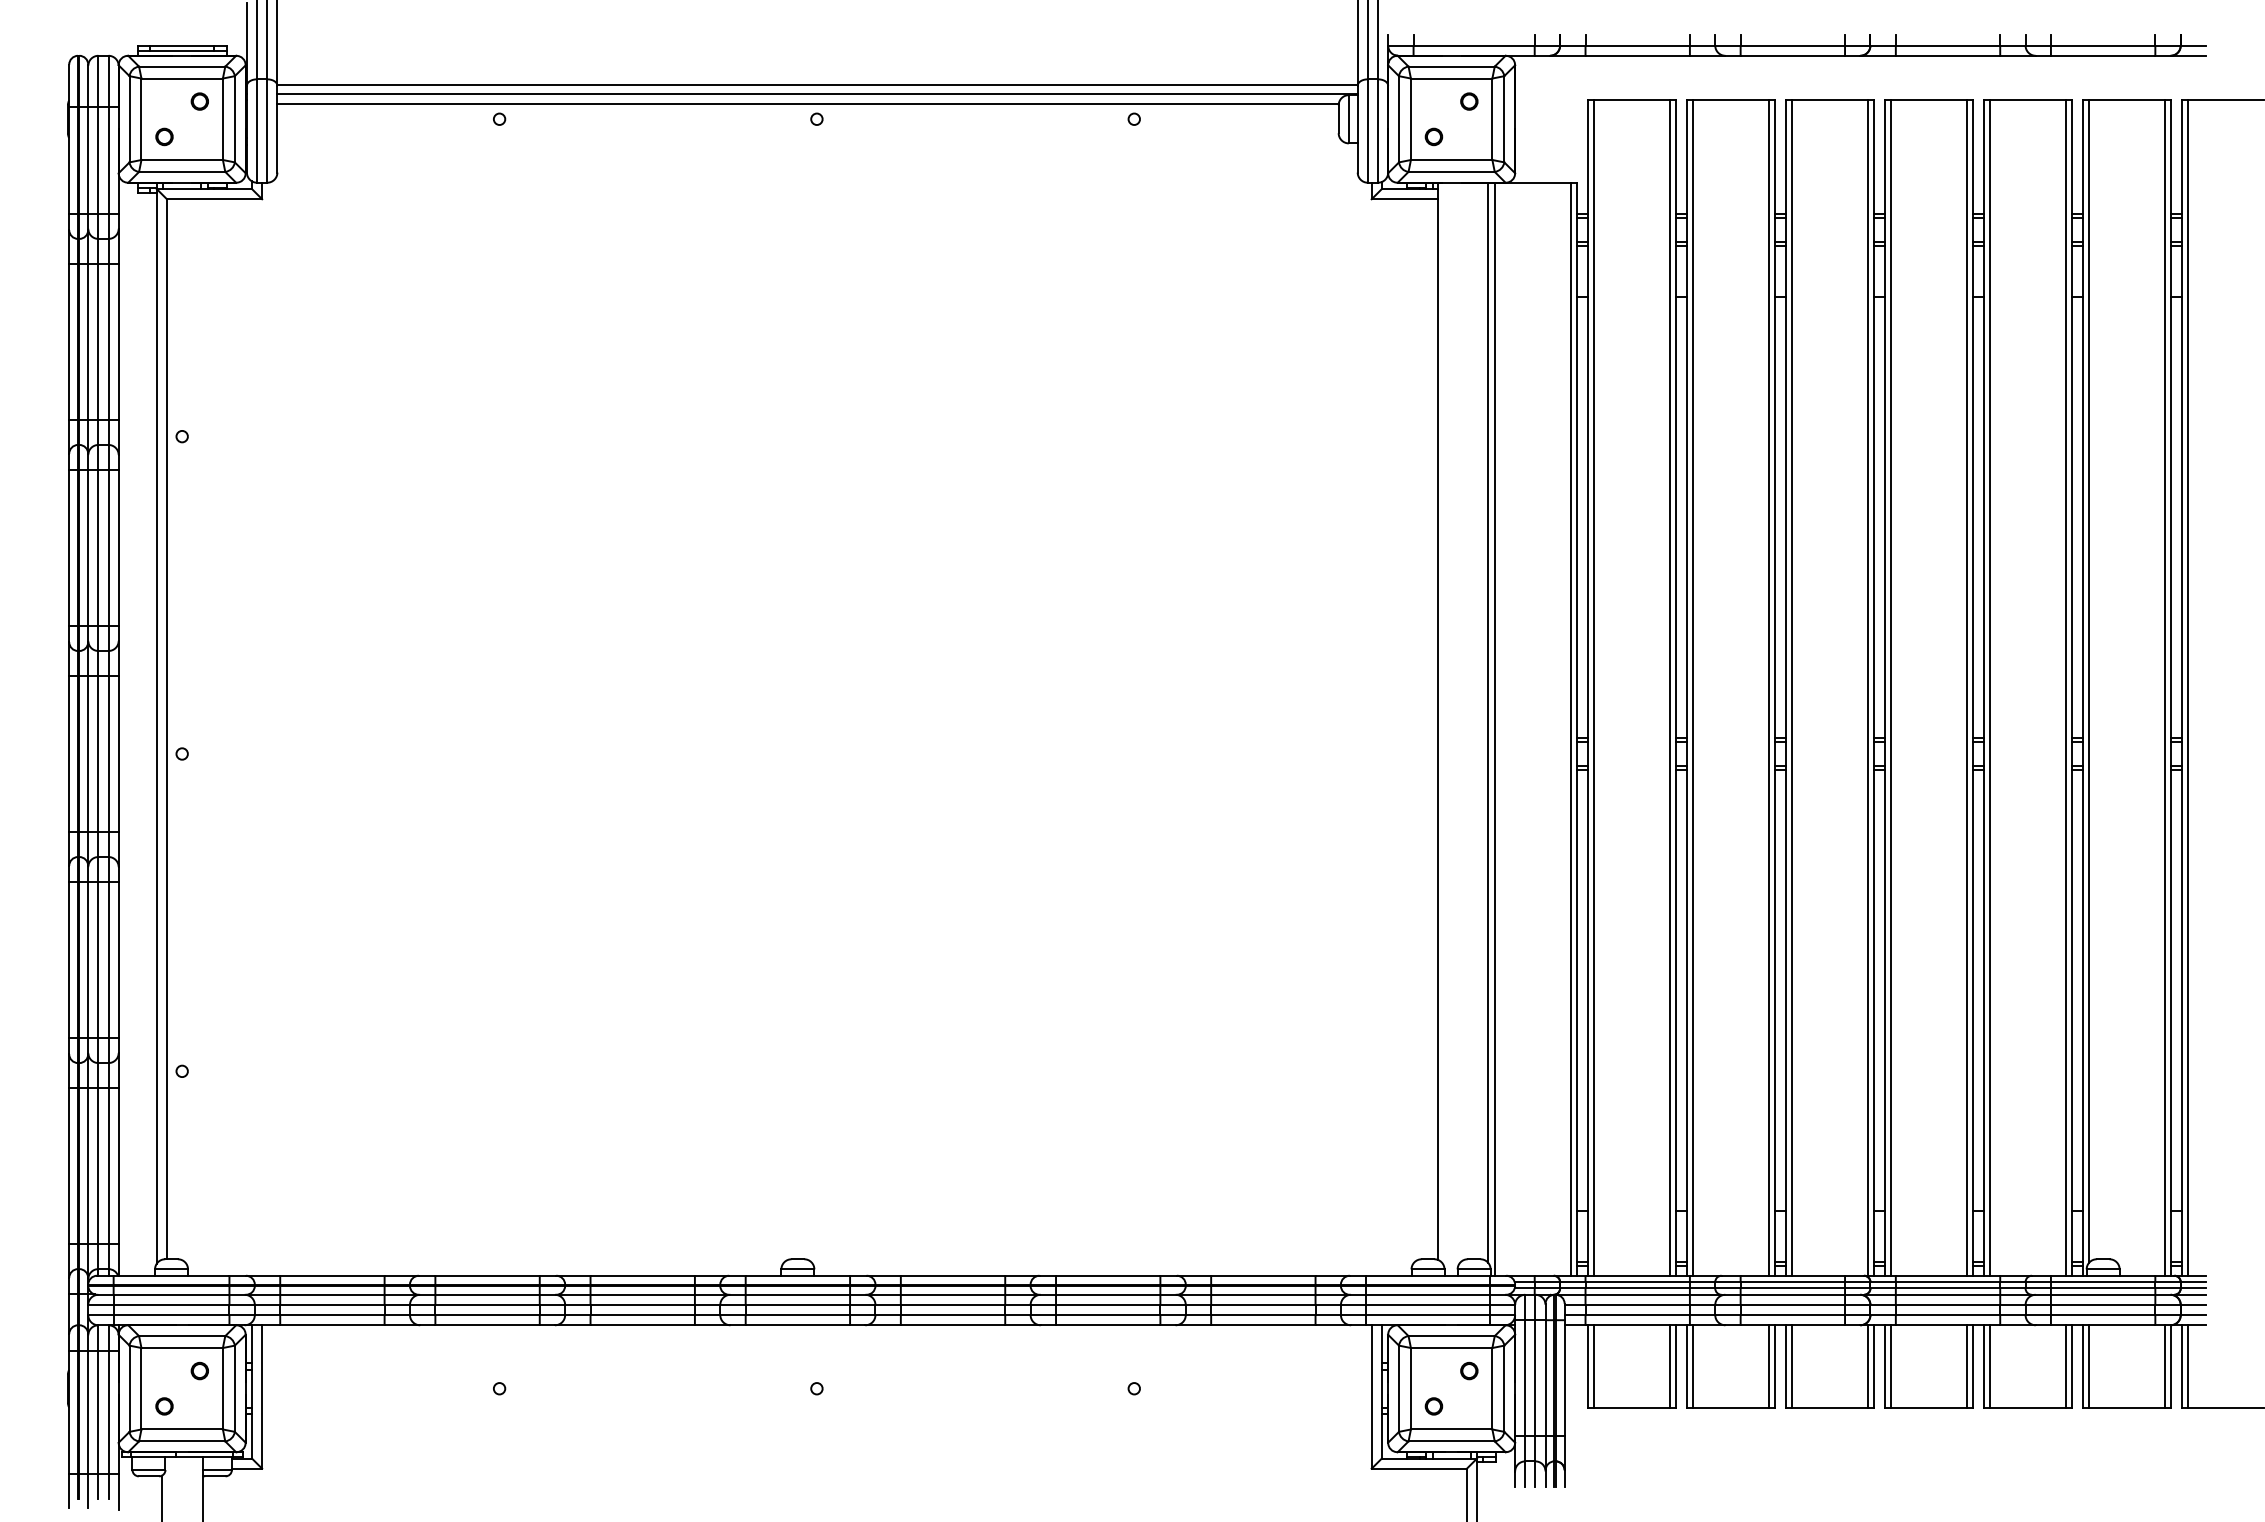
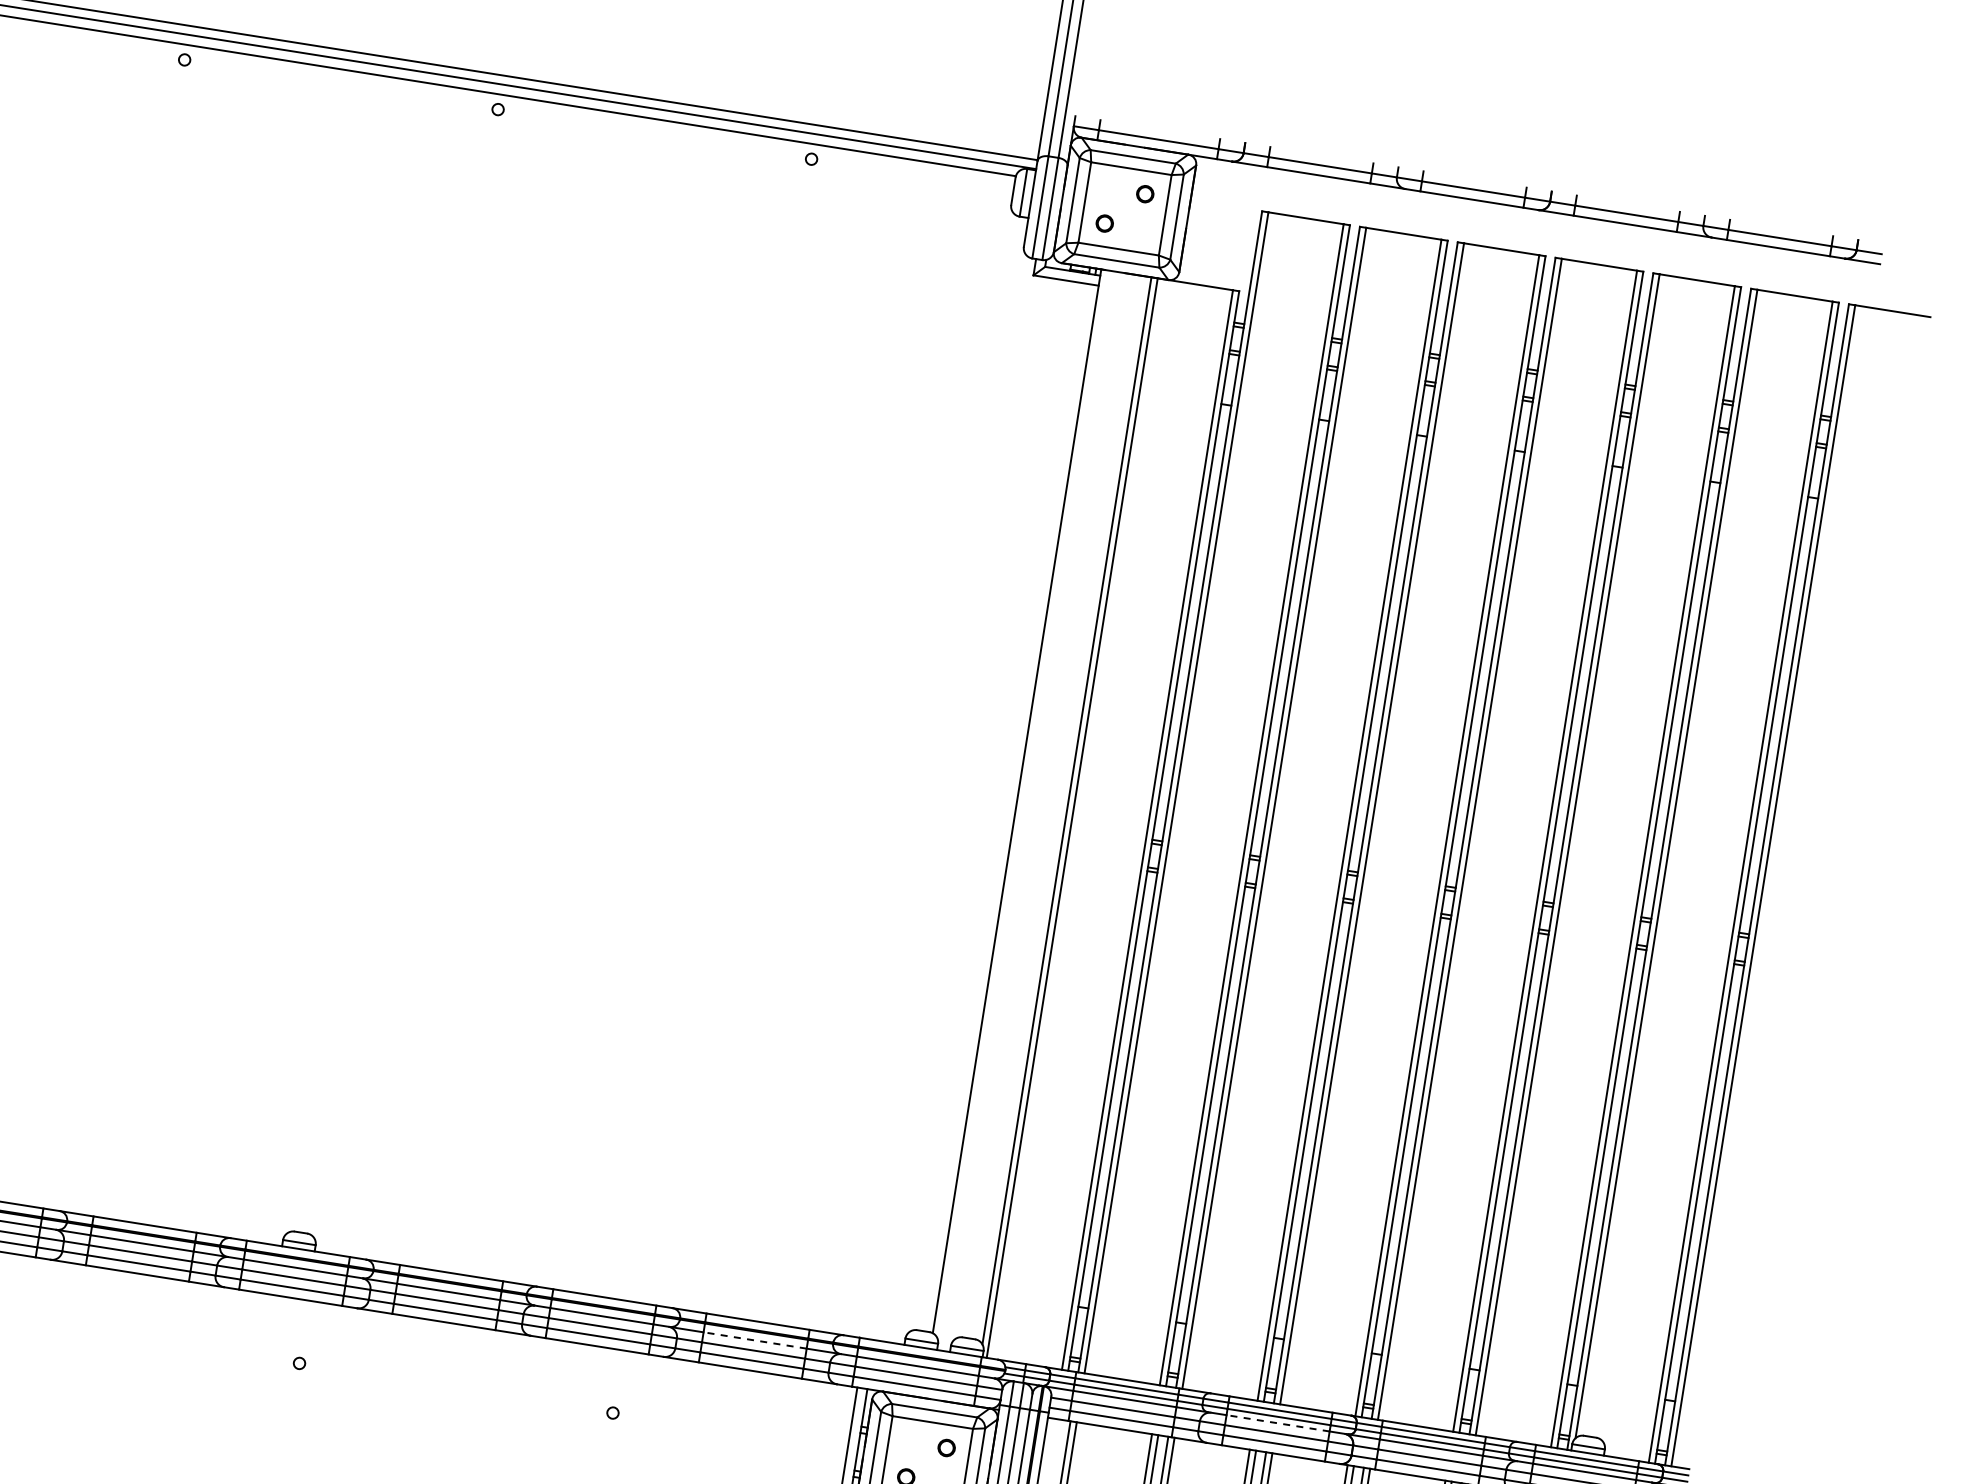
line: (1262, 1294) -> (754, 1340), solid -> dashed
line: (1792, 1294) -> (1277, 1422), solid -> dashed

